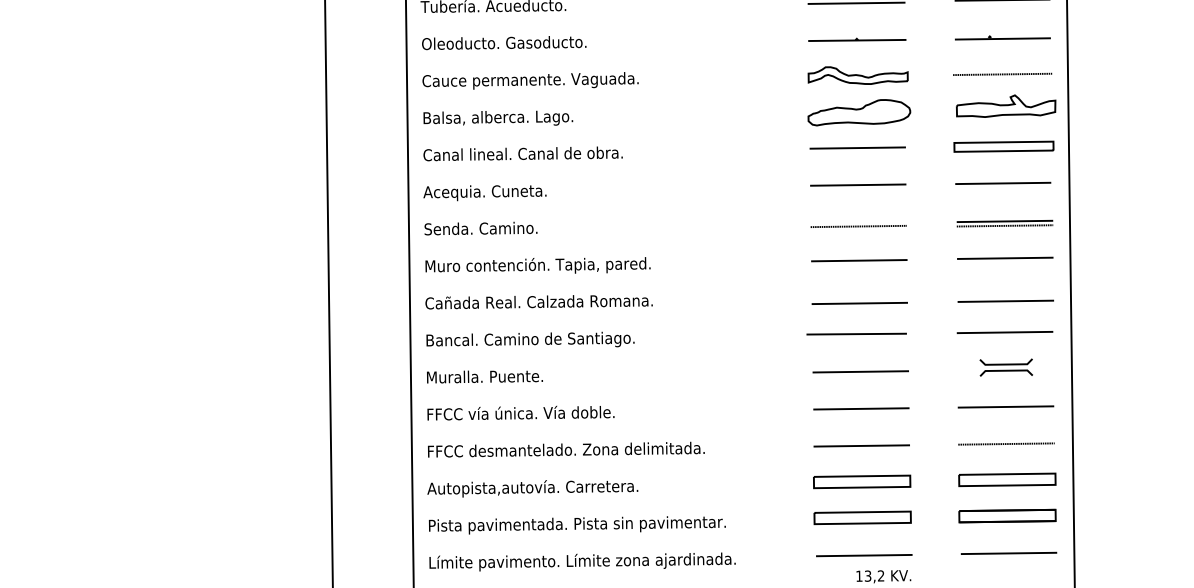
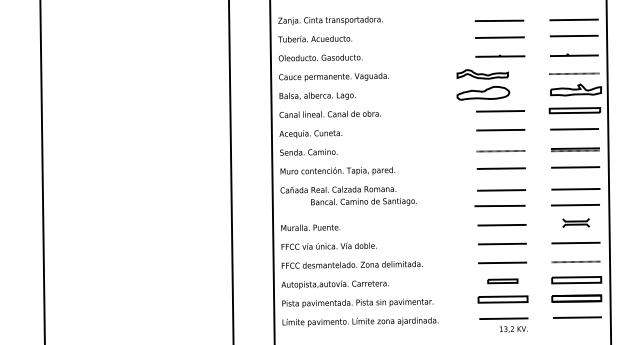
part: (859, 95) -> (483, 84), moved
text: (529, 338) -> (363, 201), moved
part: (861, 482) -> (502, 281), size x0.6

